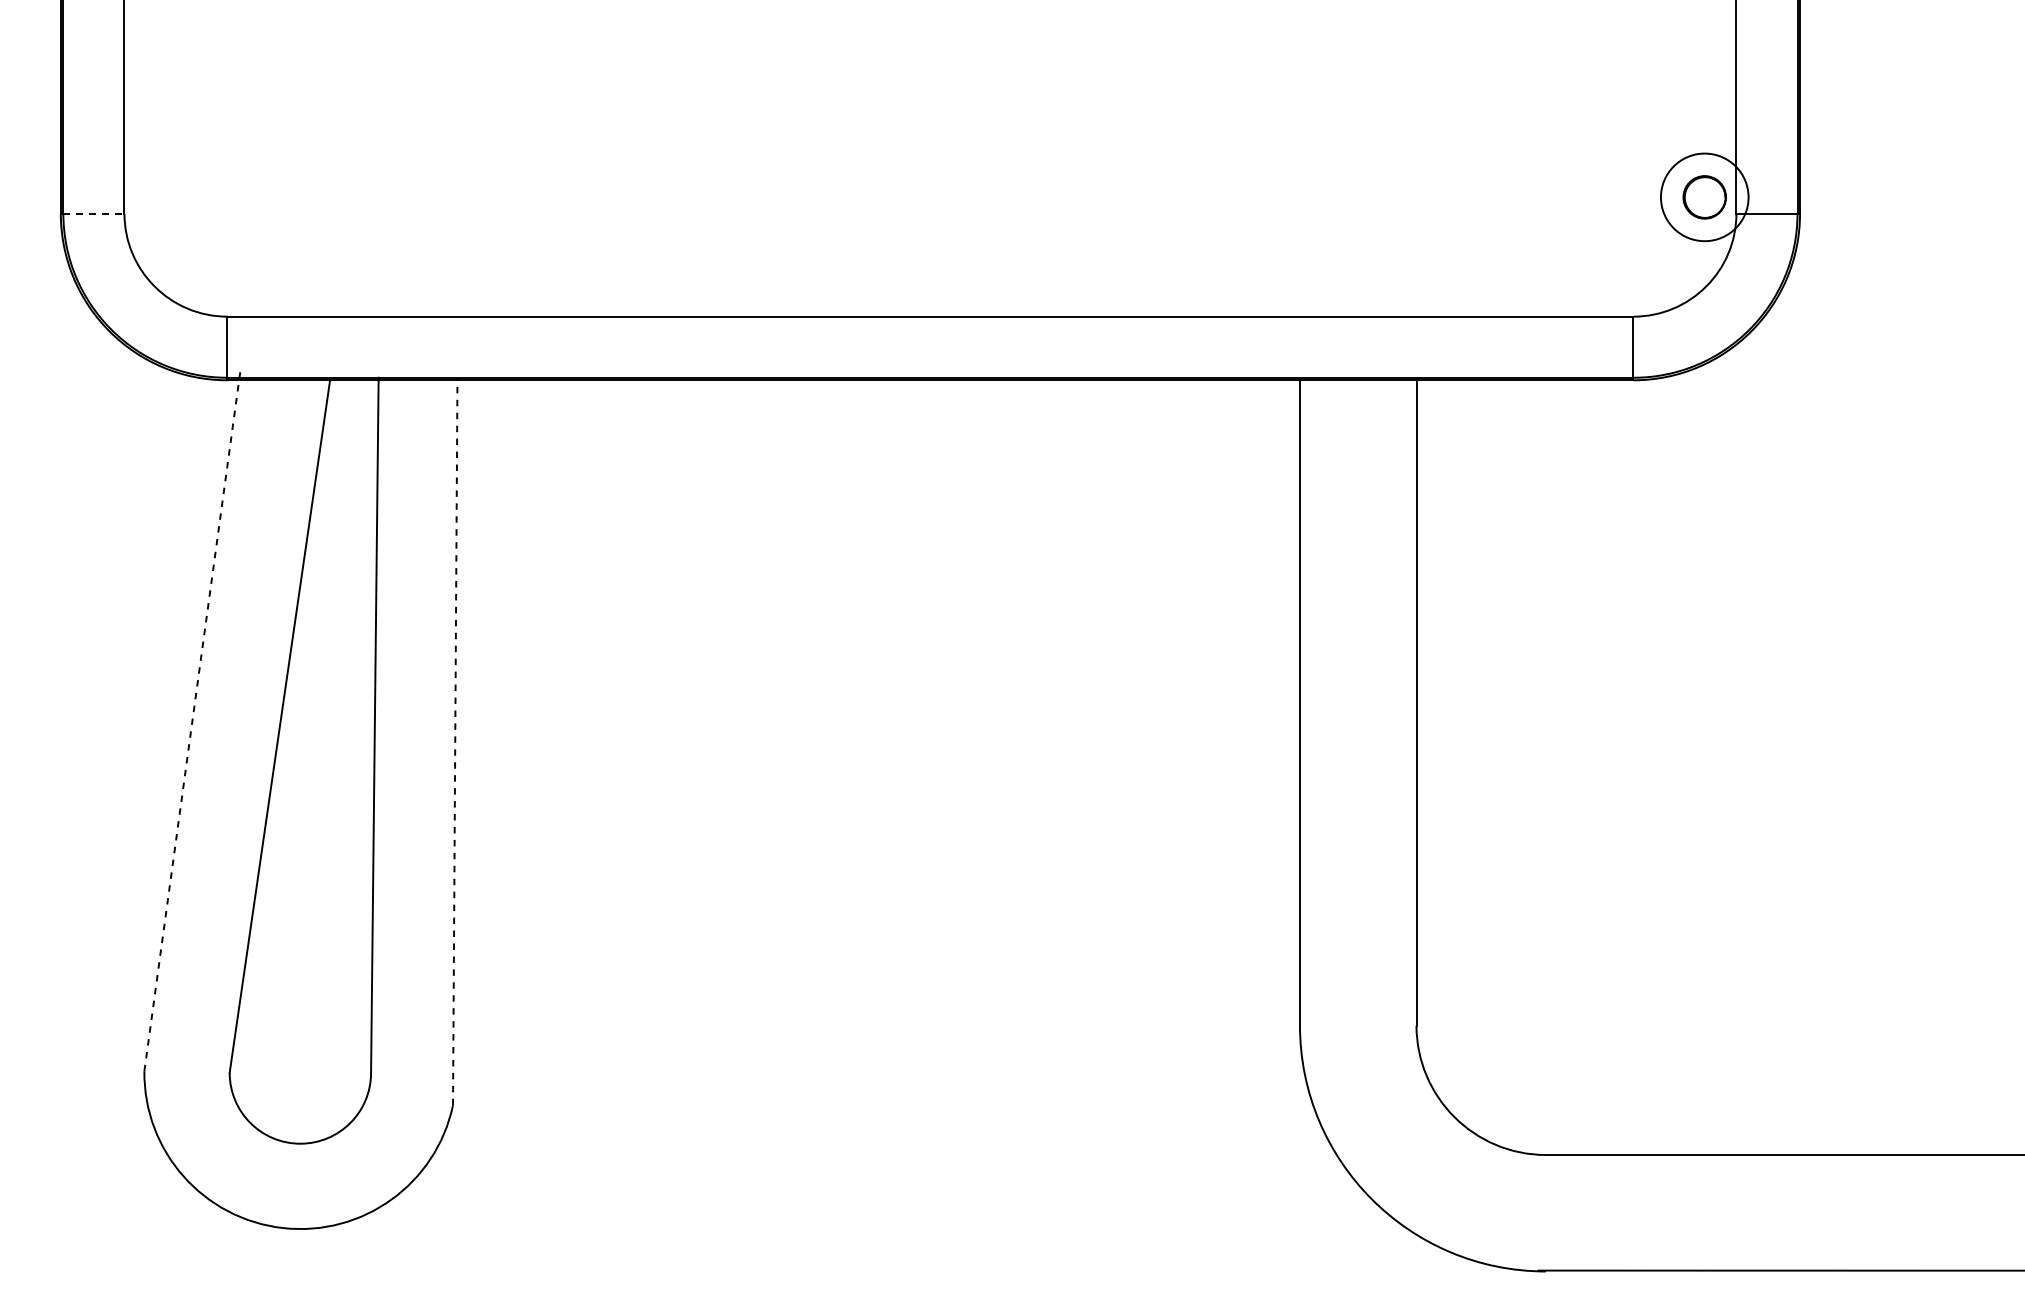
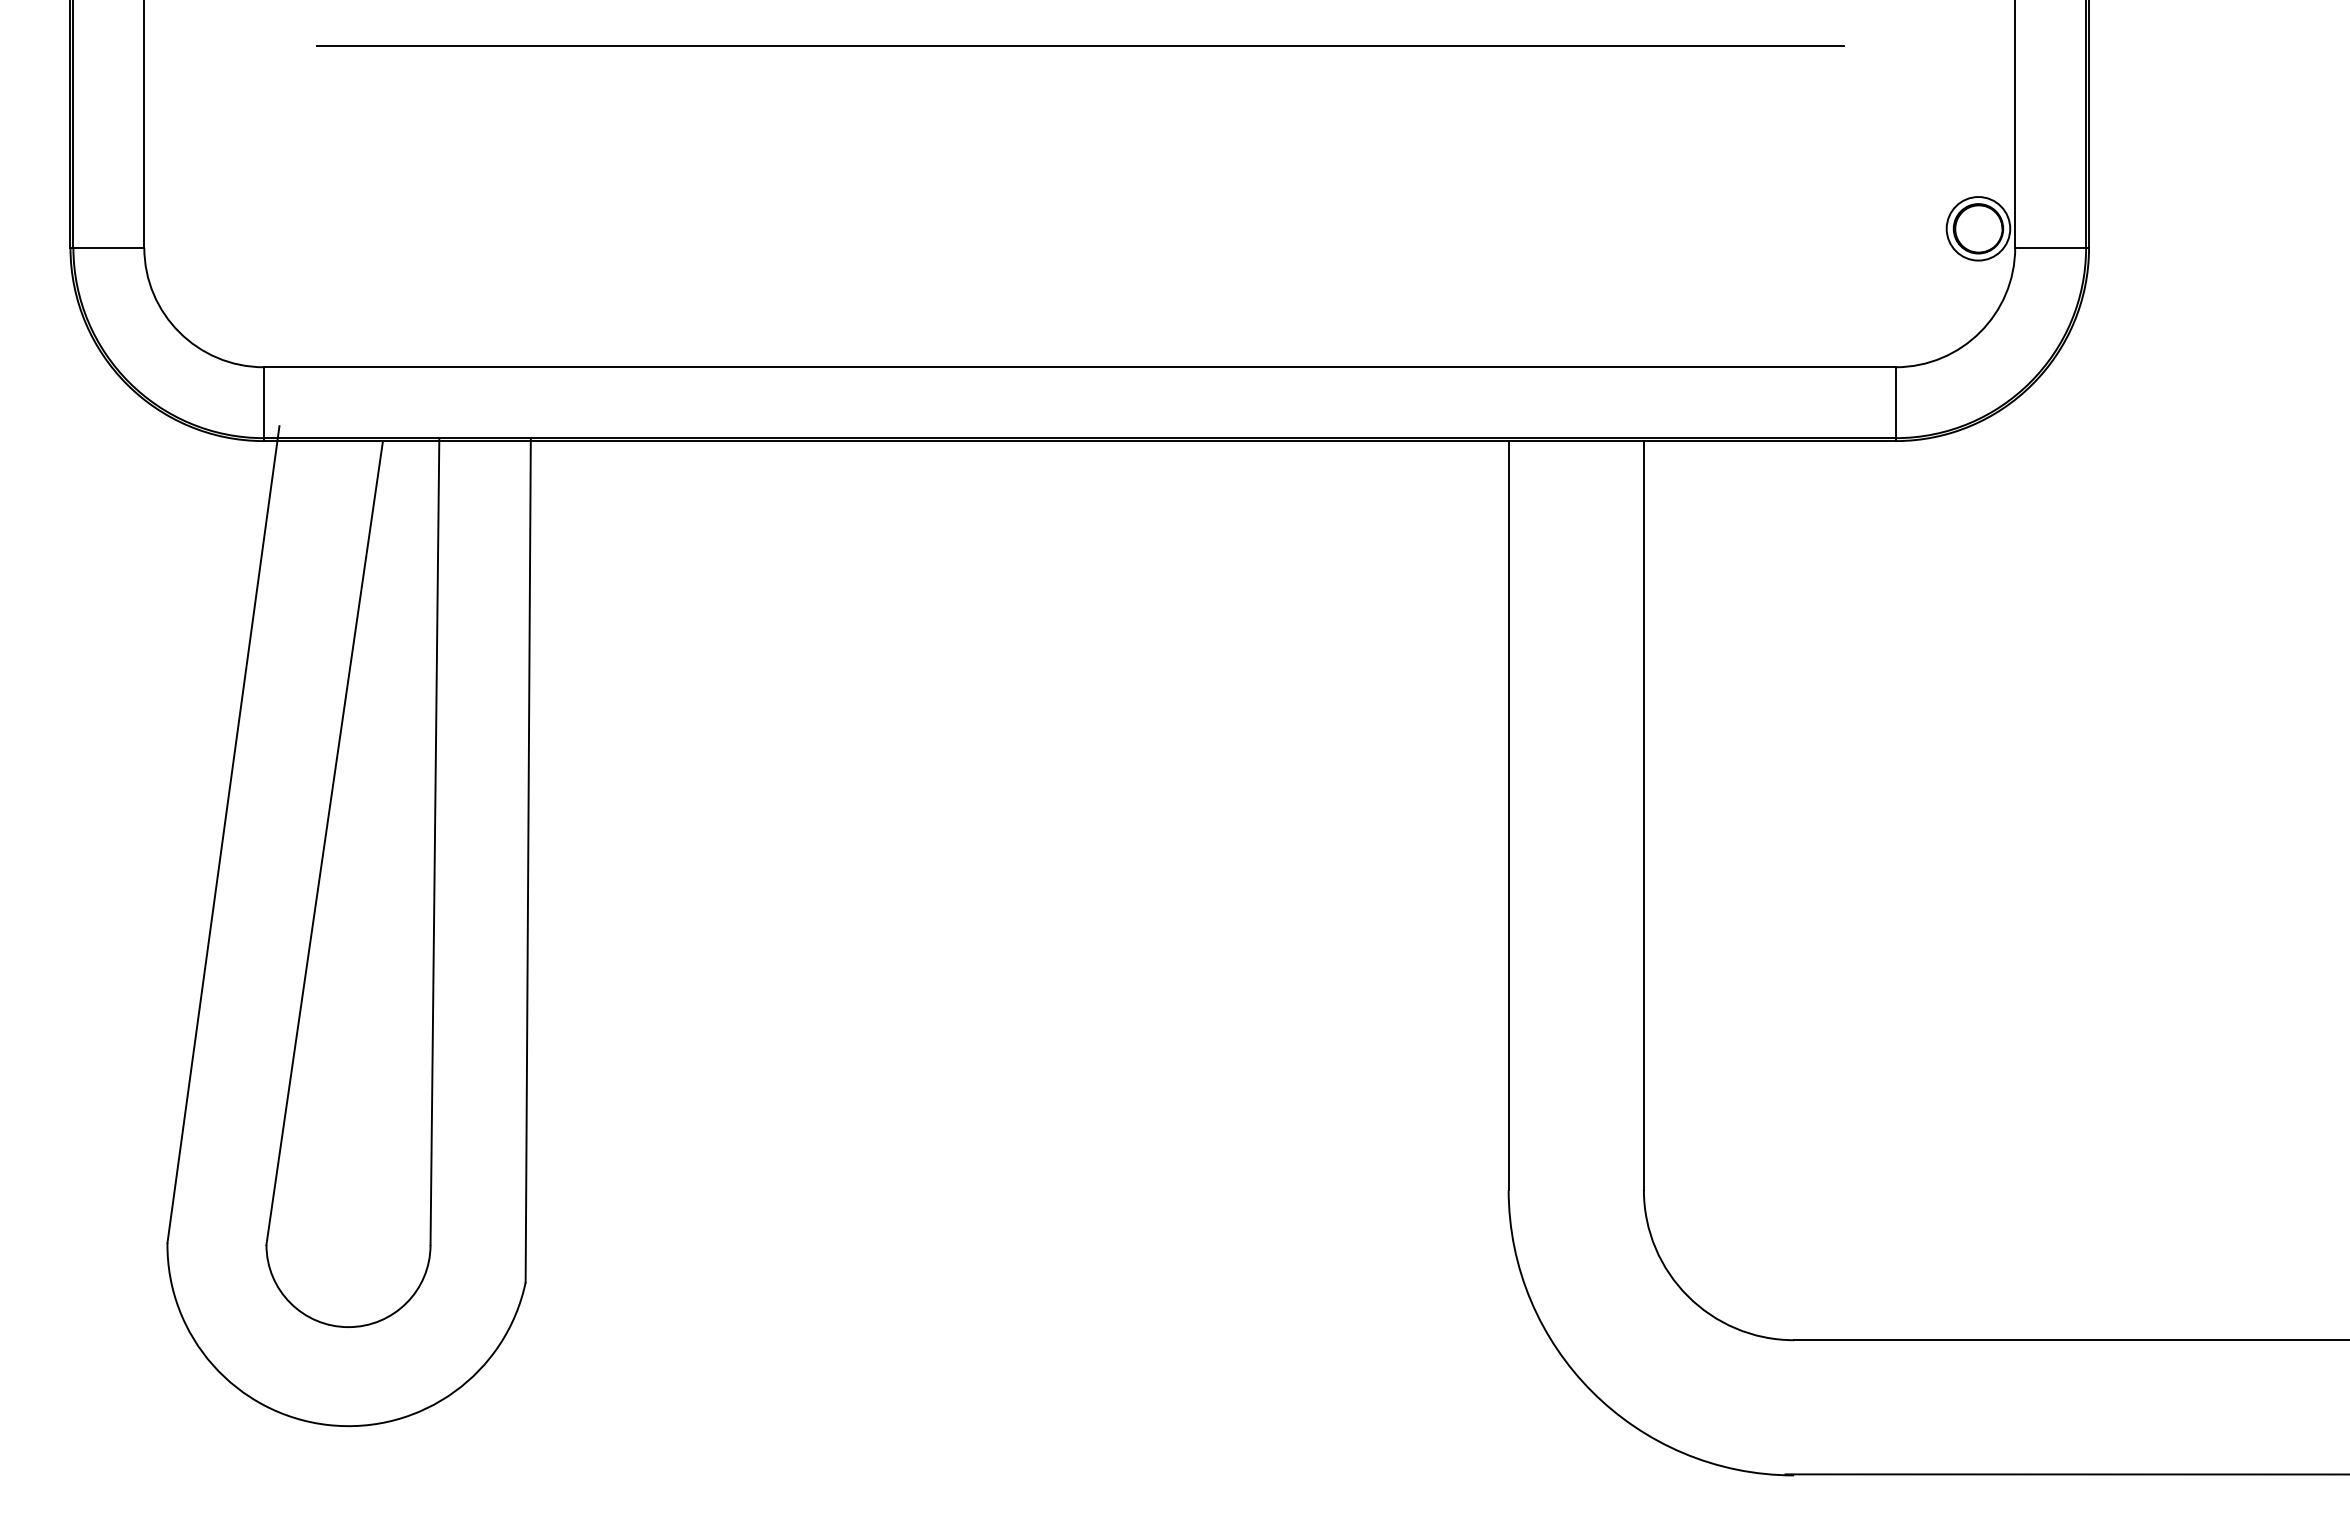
line: (931, 39) -> (1080, 45), added
circle: (1704, 197) -> (1978, 228), size x0.62
line: (94, 213) -> (109, 247), dashed -> solid
line: (192, 719) -> (223, 834), dashed -> solid
line: (455, 740) -> (528, 859), dashed -> solid

